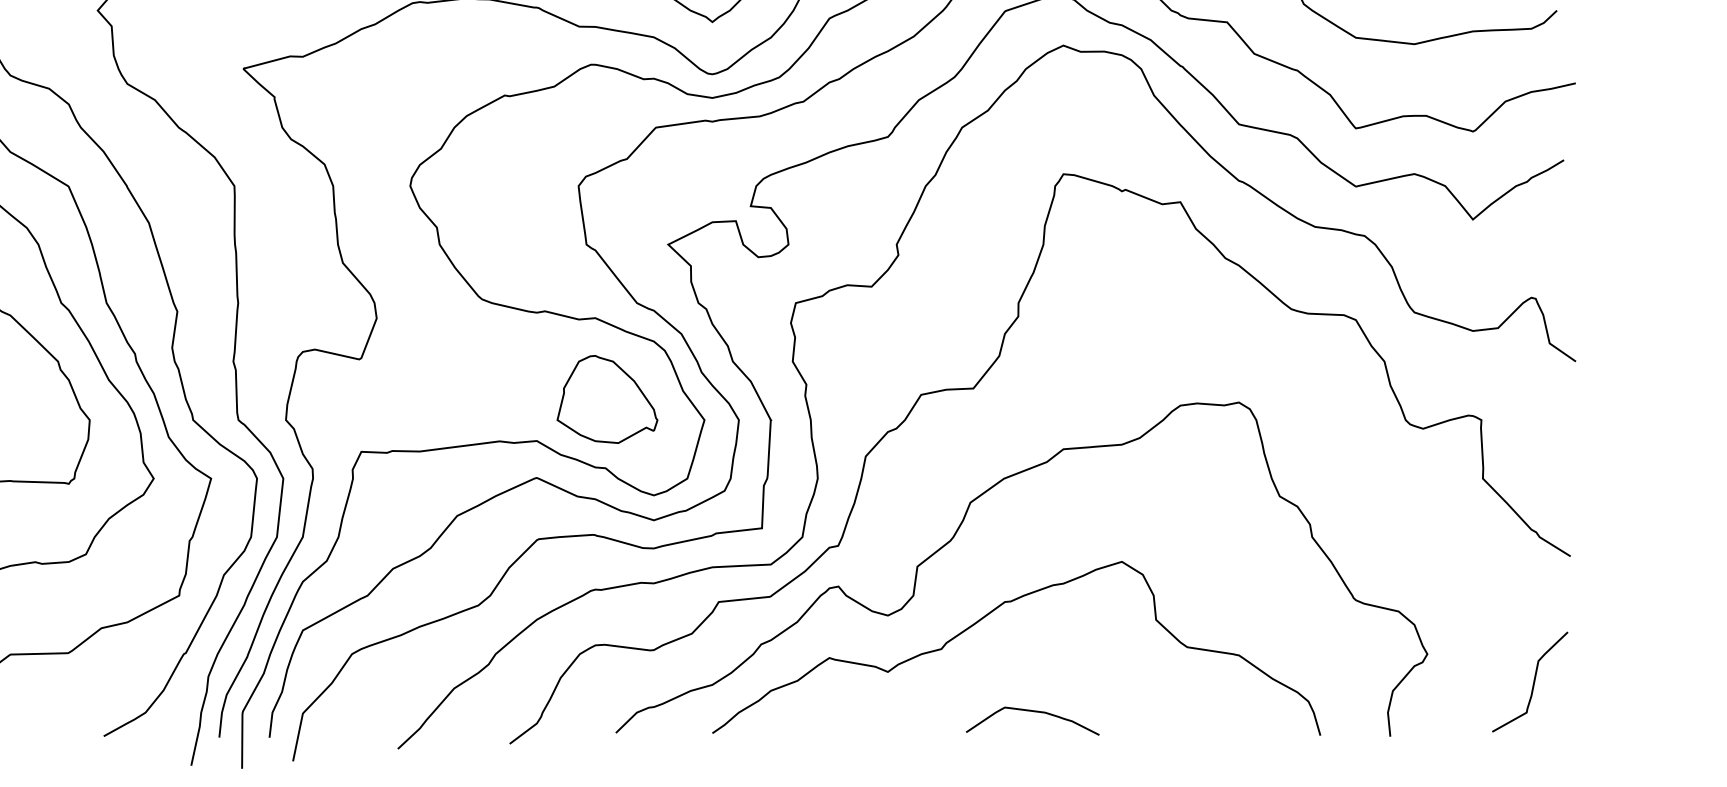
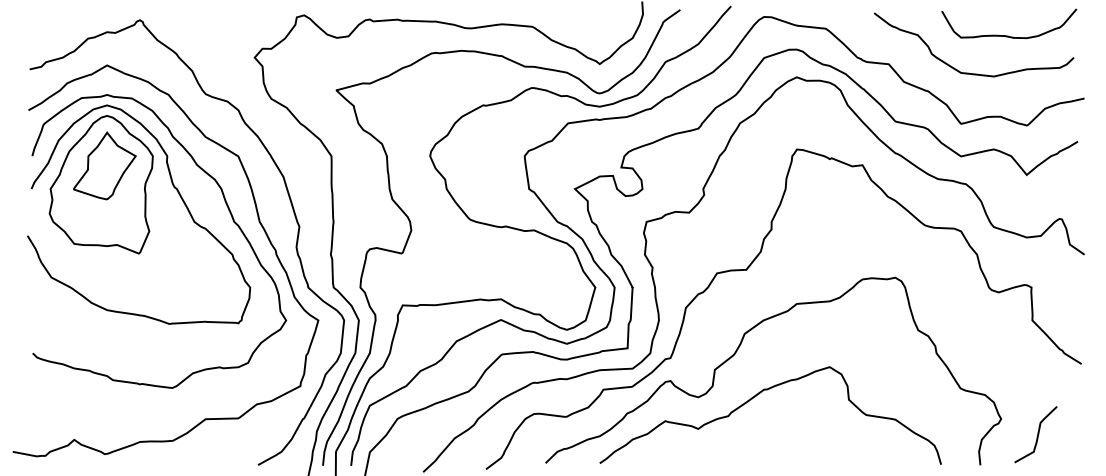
part: (606, 398) -> (540, 275), removed
curve: (1532, 681) -> (1037, 434), moved
curve: (1036, 713) -> (781, 452), removed

